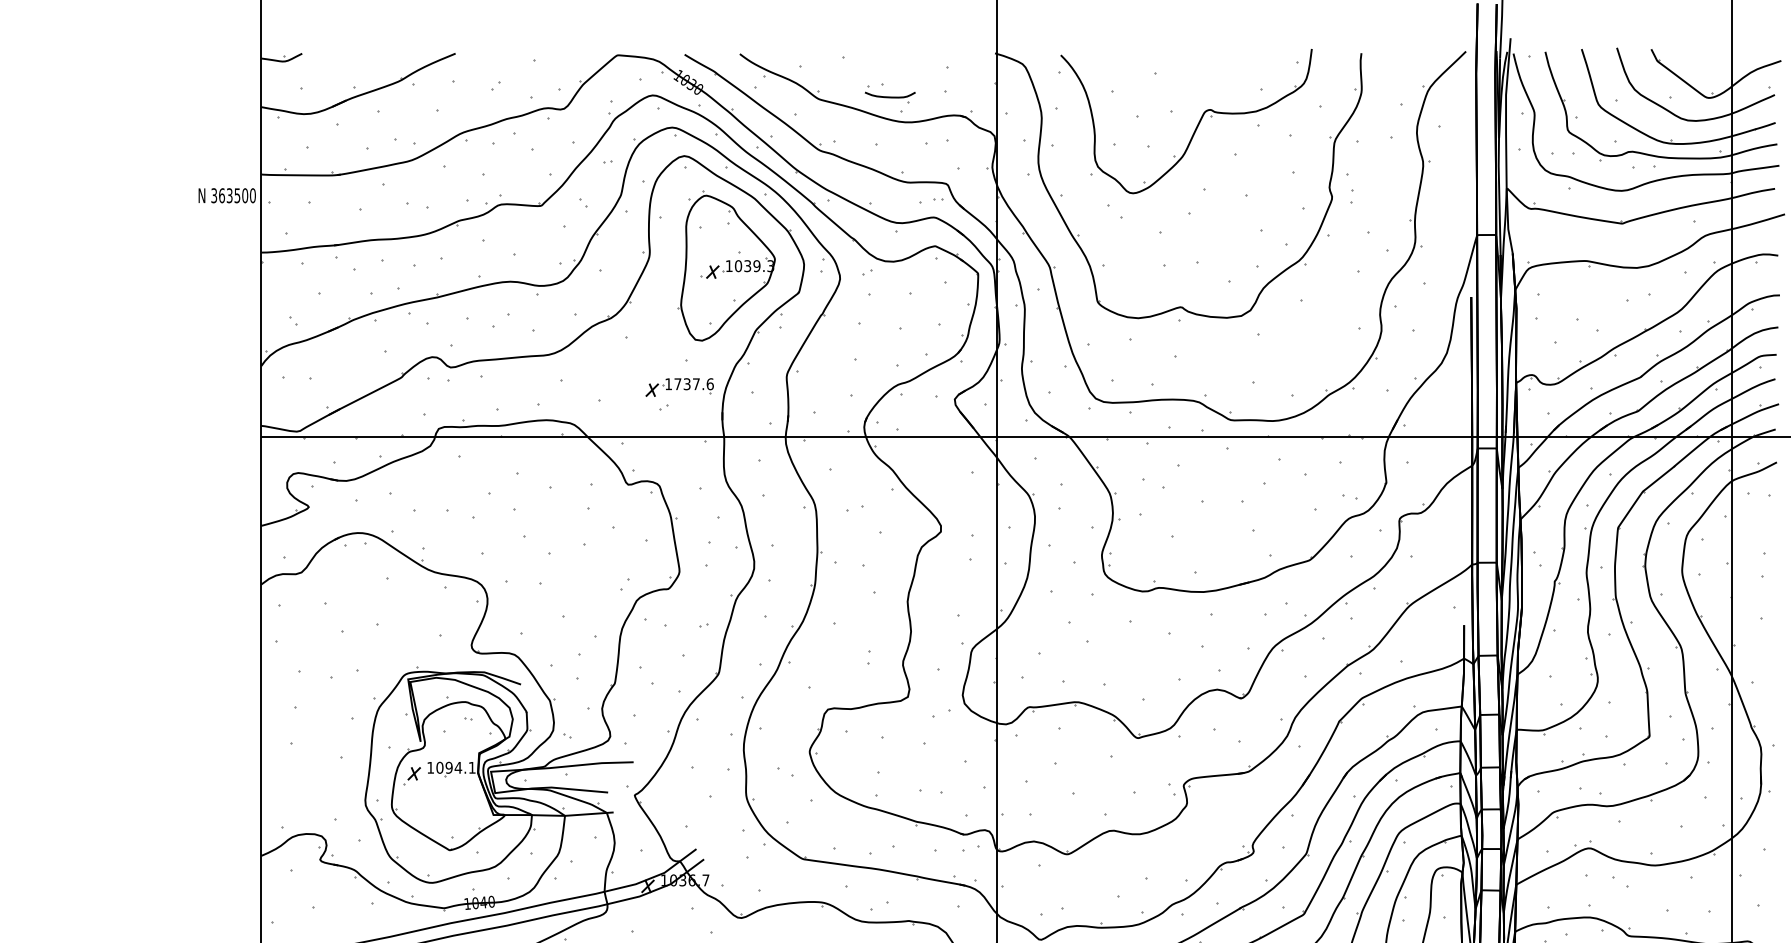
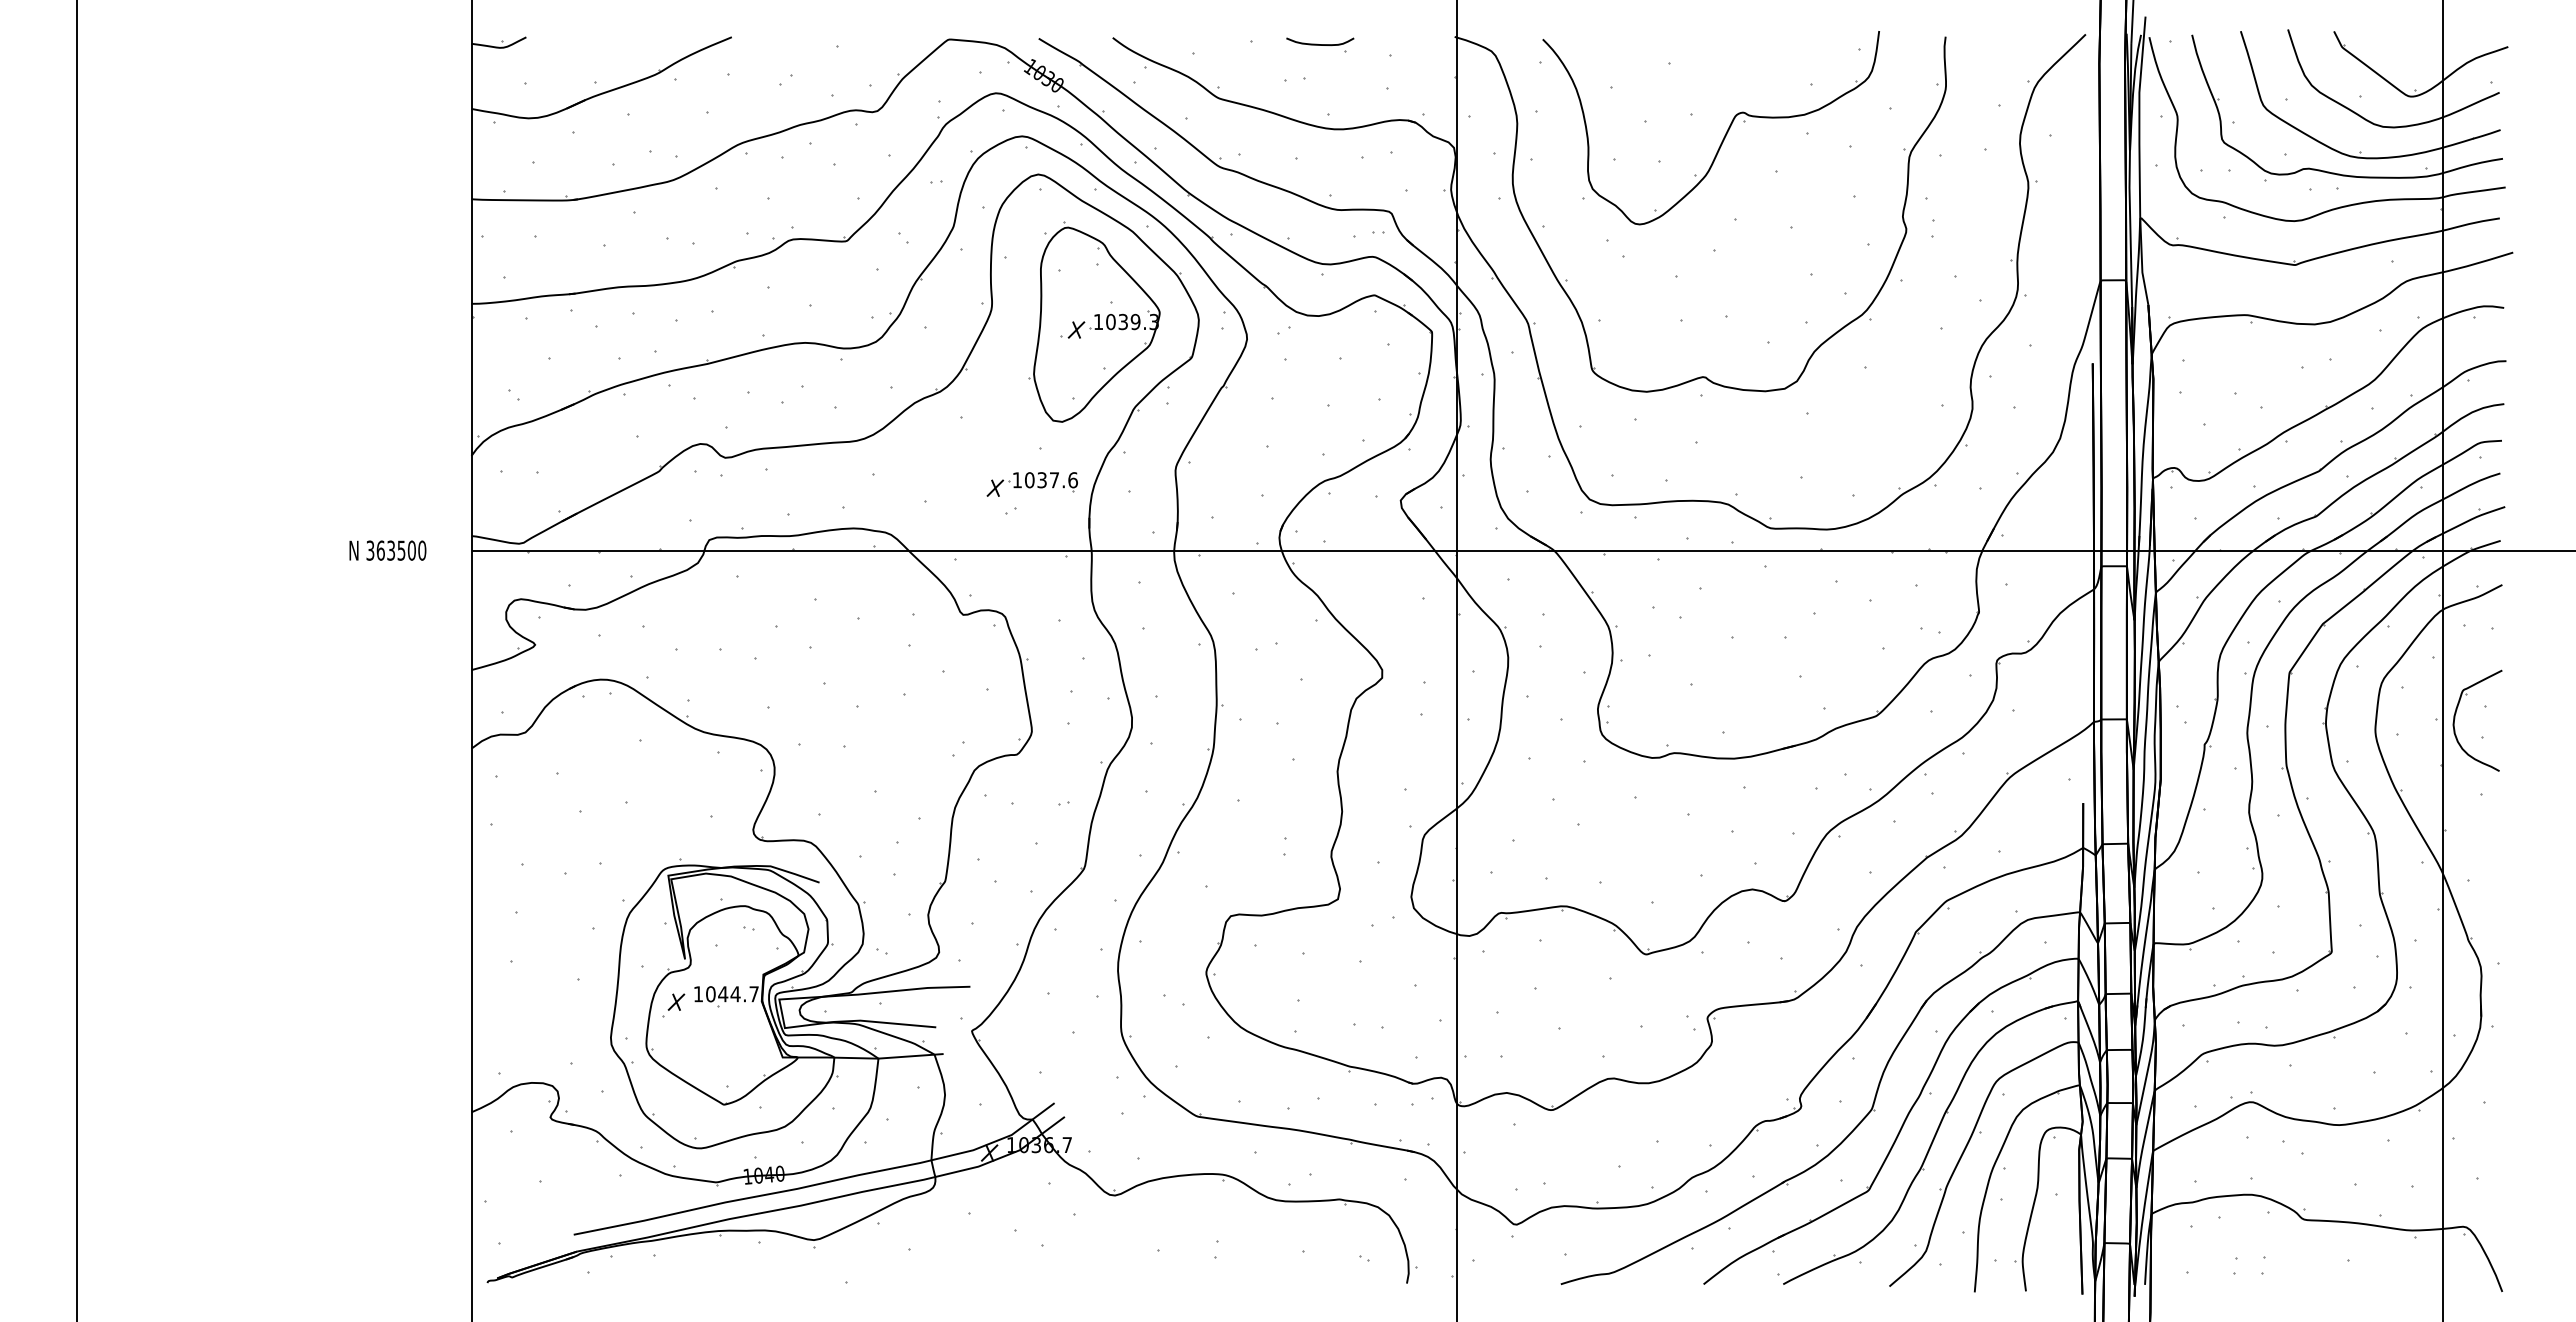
part: (890, 97) -> (1320, 44), moved
text: (226, 195) -> (387, 550), moved
text: (677, 384) -> (1029, 480), 1737.6 -> 1037.6
part: (1741, 562) -> (2455, 719), added
text: (460, 768) -> (738, 994), 1094.1 -> 1044.7

